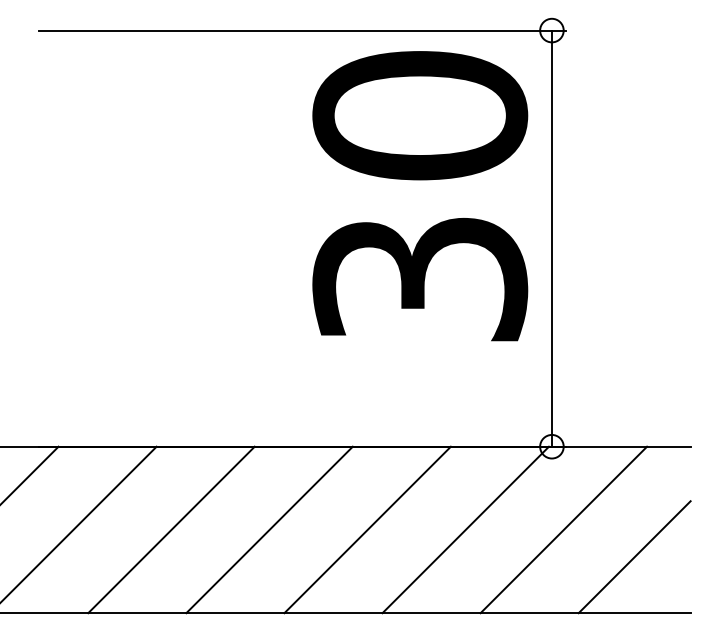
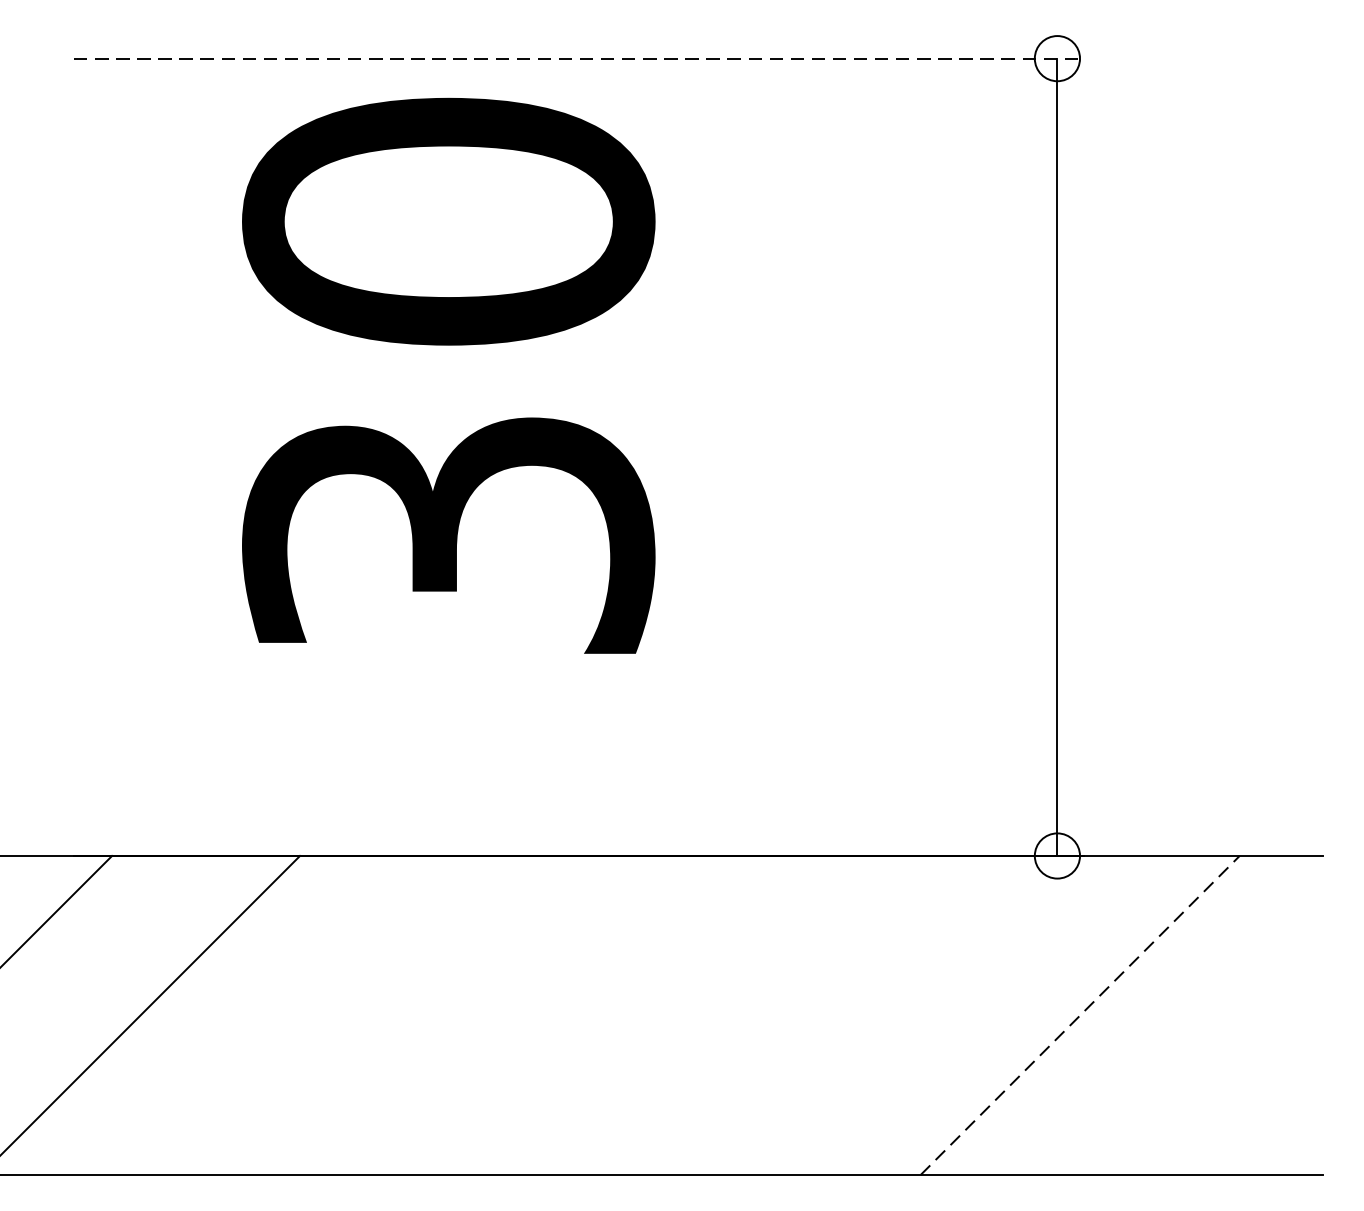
line: (302, 30) -> (579, 58), solid -> dashed
text: (420, 196) -> (449, 376), moved
line: (171, 529) -> (328, 1014), removed
line: (269, 529) -> (516, 1014), removed
line: (367, 529) -> (704, 1014), removed
line: (465, 529) -> (891, 1014), removed
line: (563, 529) -> (1079, 1014), solid -> dashed
line: (634, 557) -> (1215, 1068), removed

